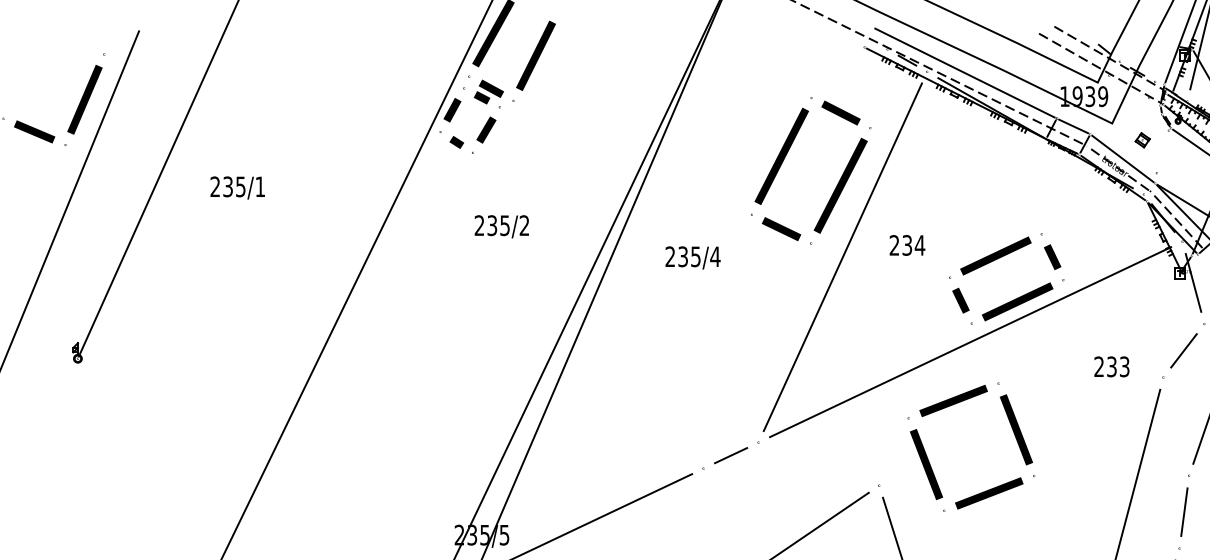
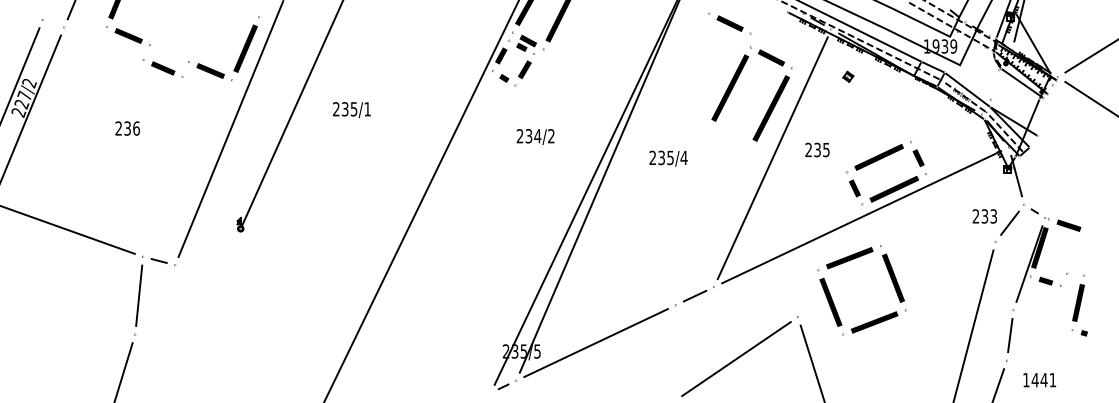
part: (1143, 139) -> (848, 76), moved
text: (504, 226) -> (537, 136), 235/2 -> 234/2
part: (780, 228) -> (729, 23), moved
text: (920, 246) -> (826, 150), 234 -> 235
text: (1111, 366) -> (984, 216), moved

